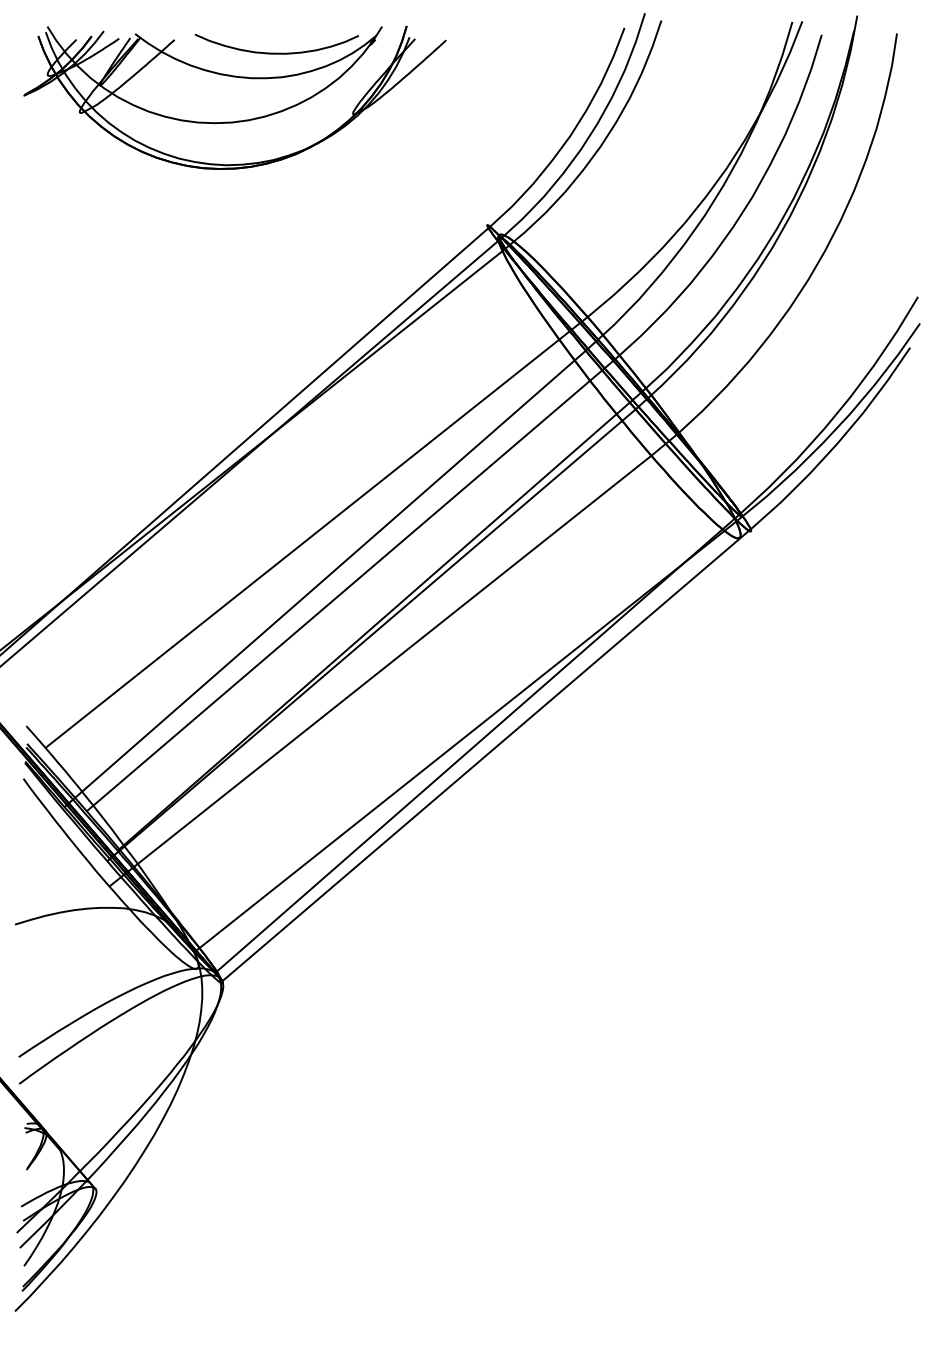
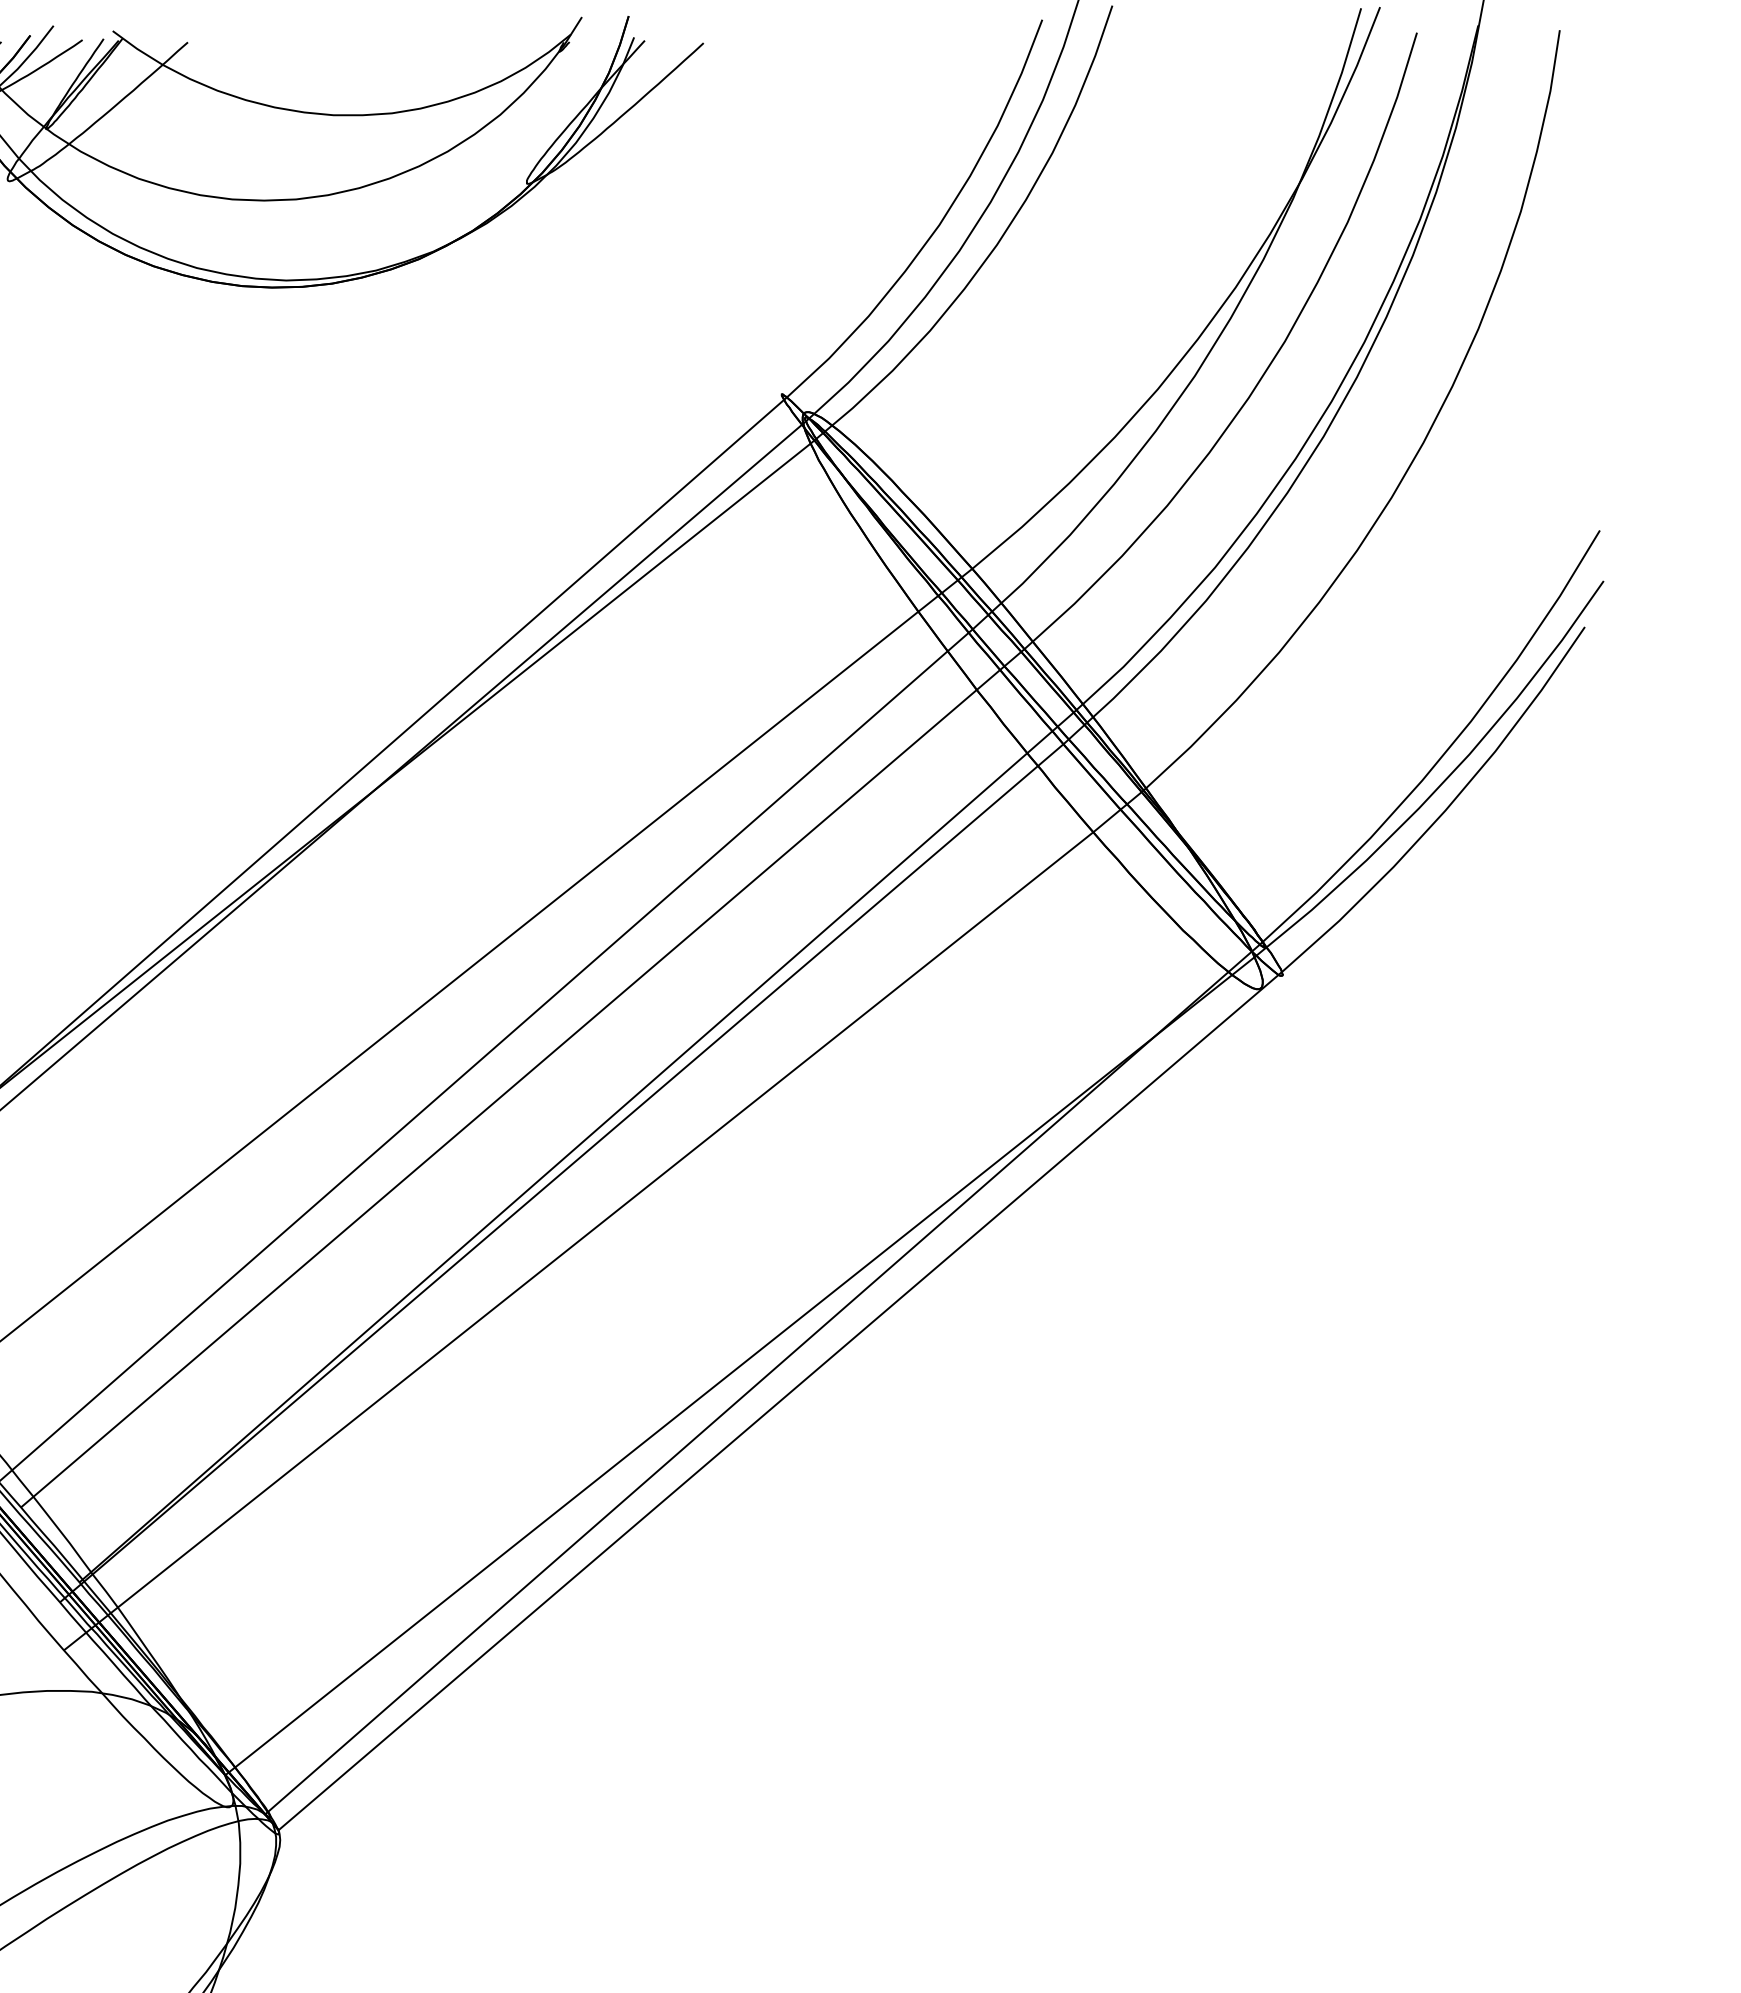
curve: (276, 52) -> (381, 66), removed

